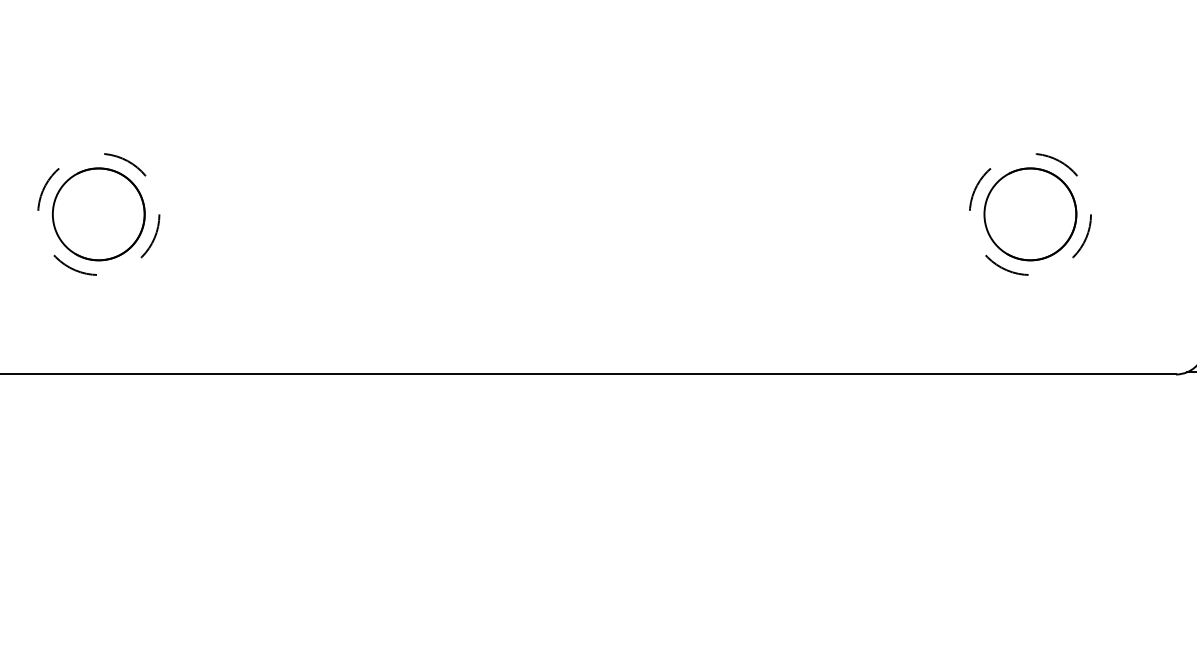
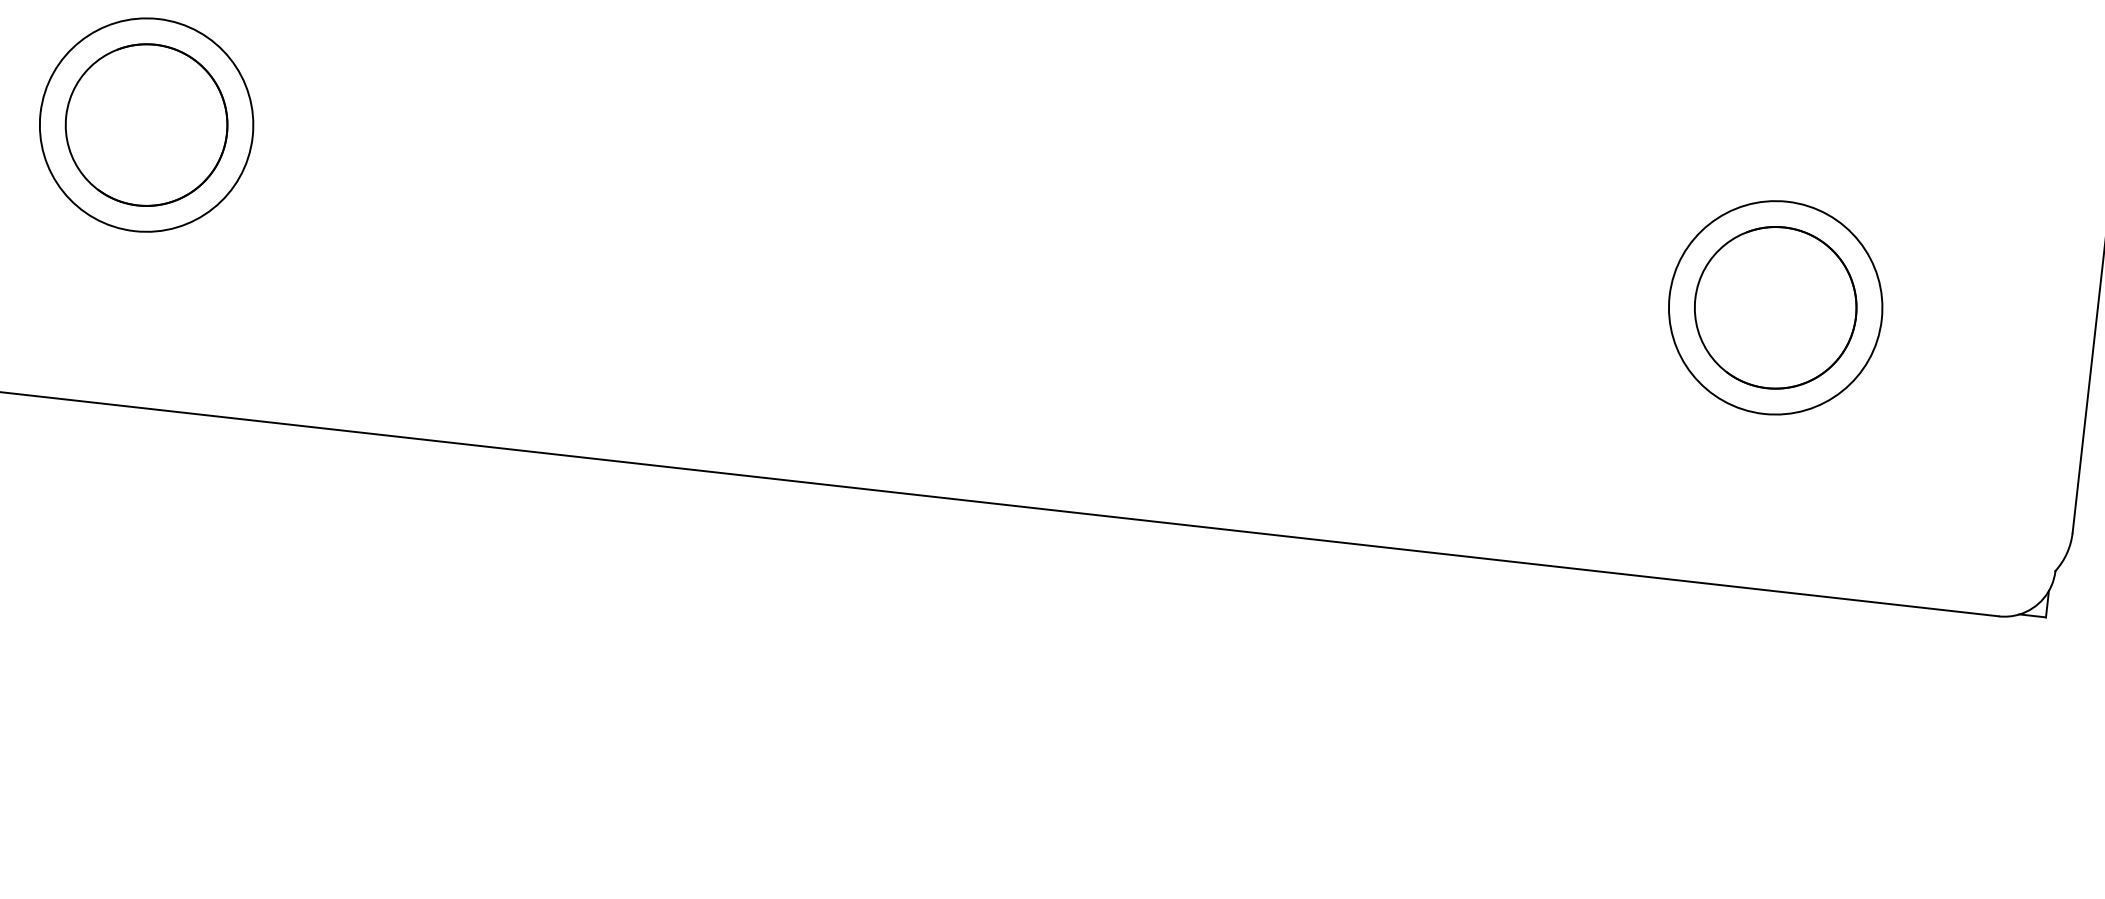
circle: (98, 214) -> (146, 125), dashed -> solid
circle: (1030, 214) -> (1775, 308), dashed -> solid

